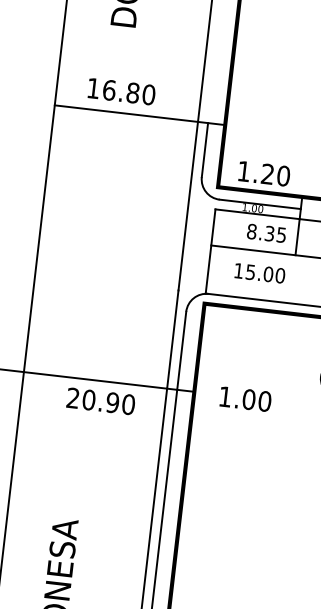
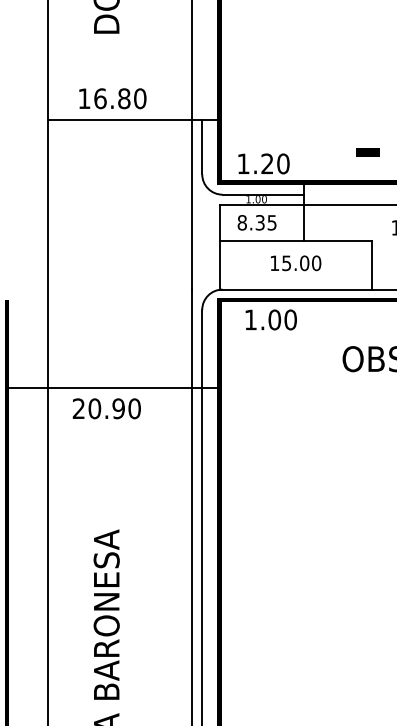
text: (266, 233) -> (256, 222), moved
text: (260, 273) -> (296, 263), moved
text: (244, 398) -> (270, 319), moved
text: (100, 401) -> (106, 408), moved

